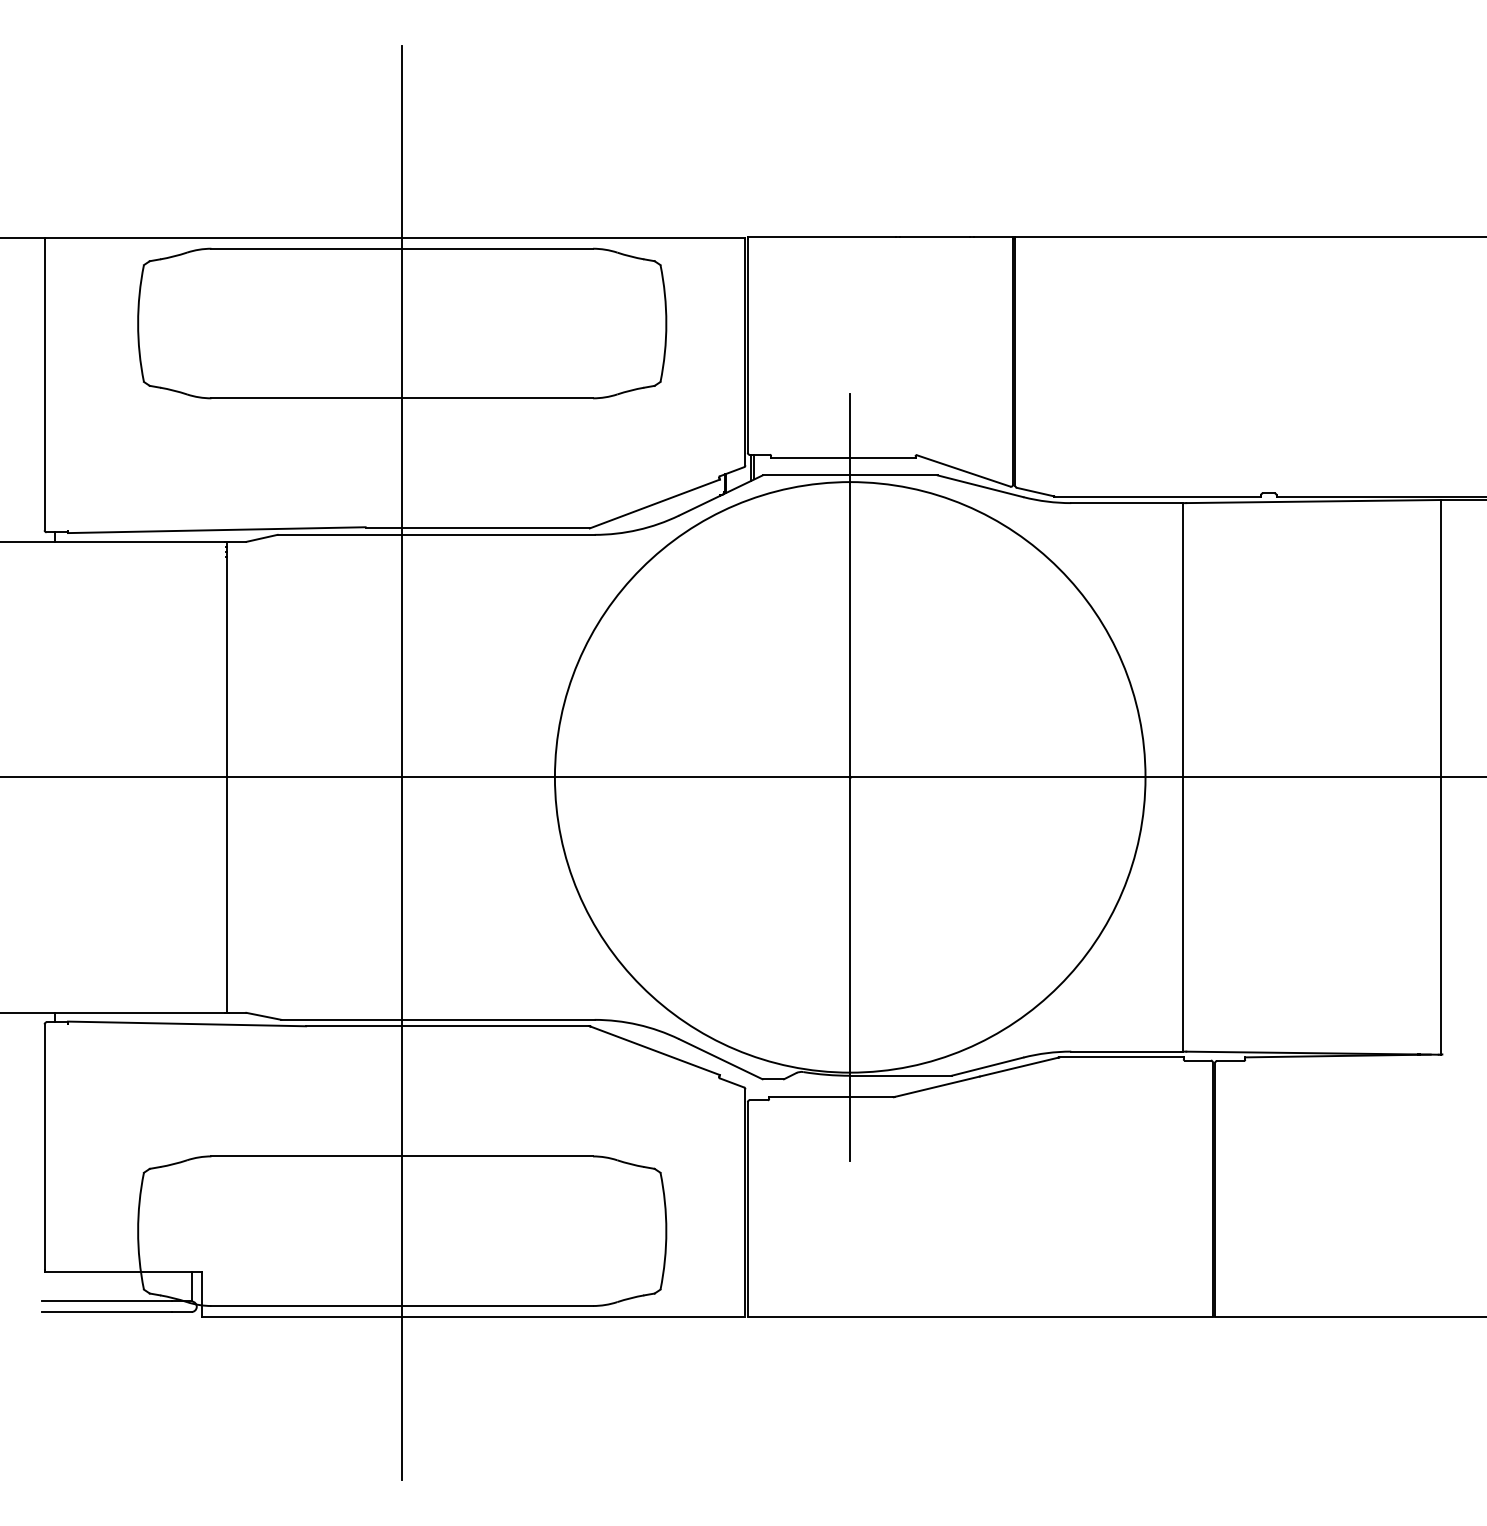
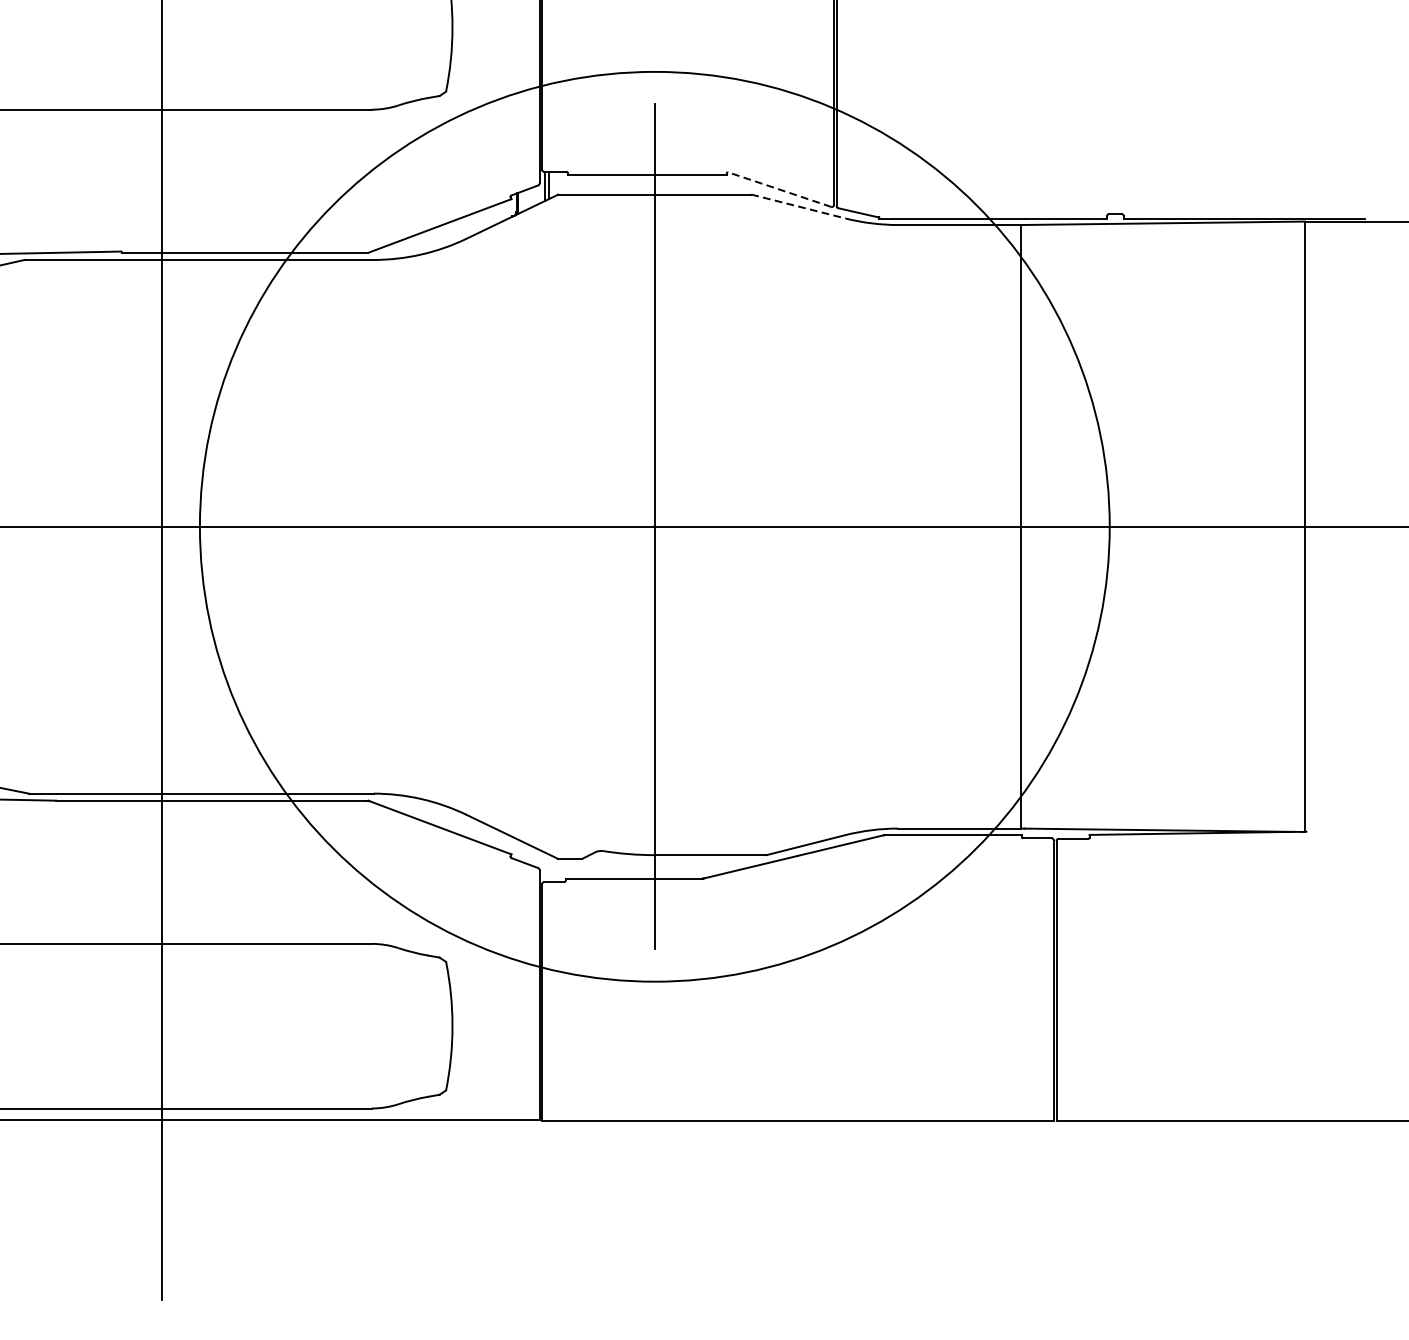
line: (963, 470) -> (779, 189), solid -> dashed
line: (981, 486) -> (799, 206), solid -> dashed
circle: (849, 777) -> (654, 526), size x1.4

